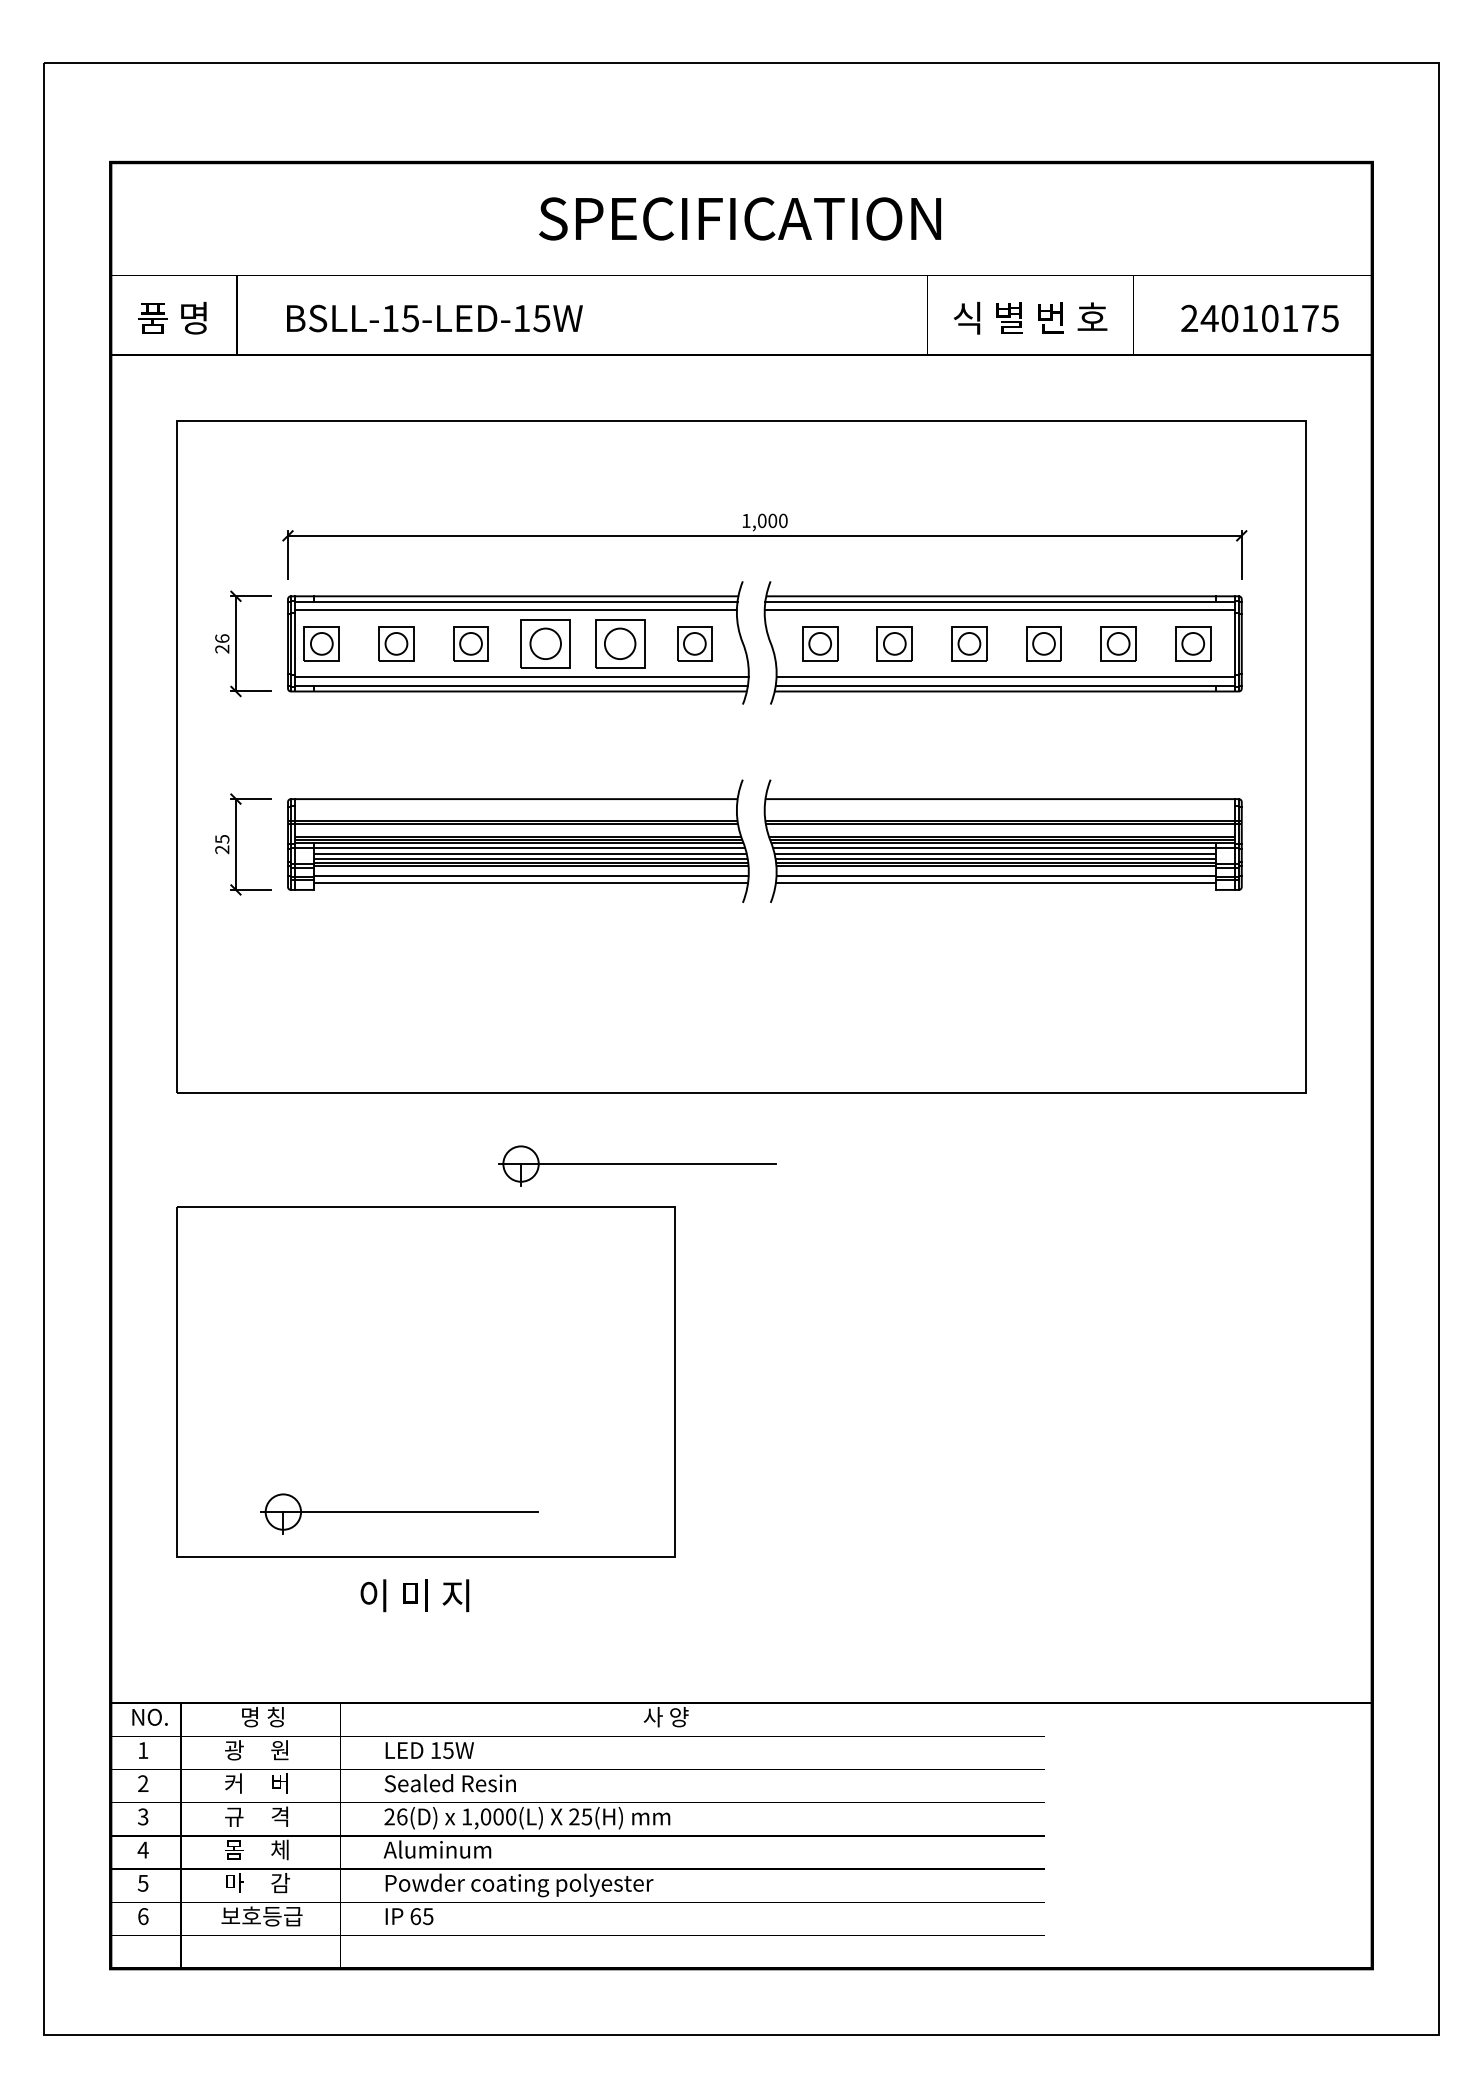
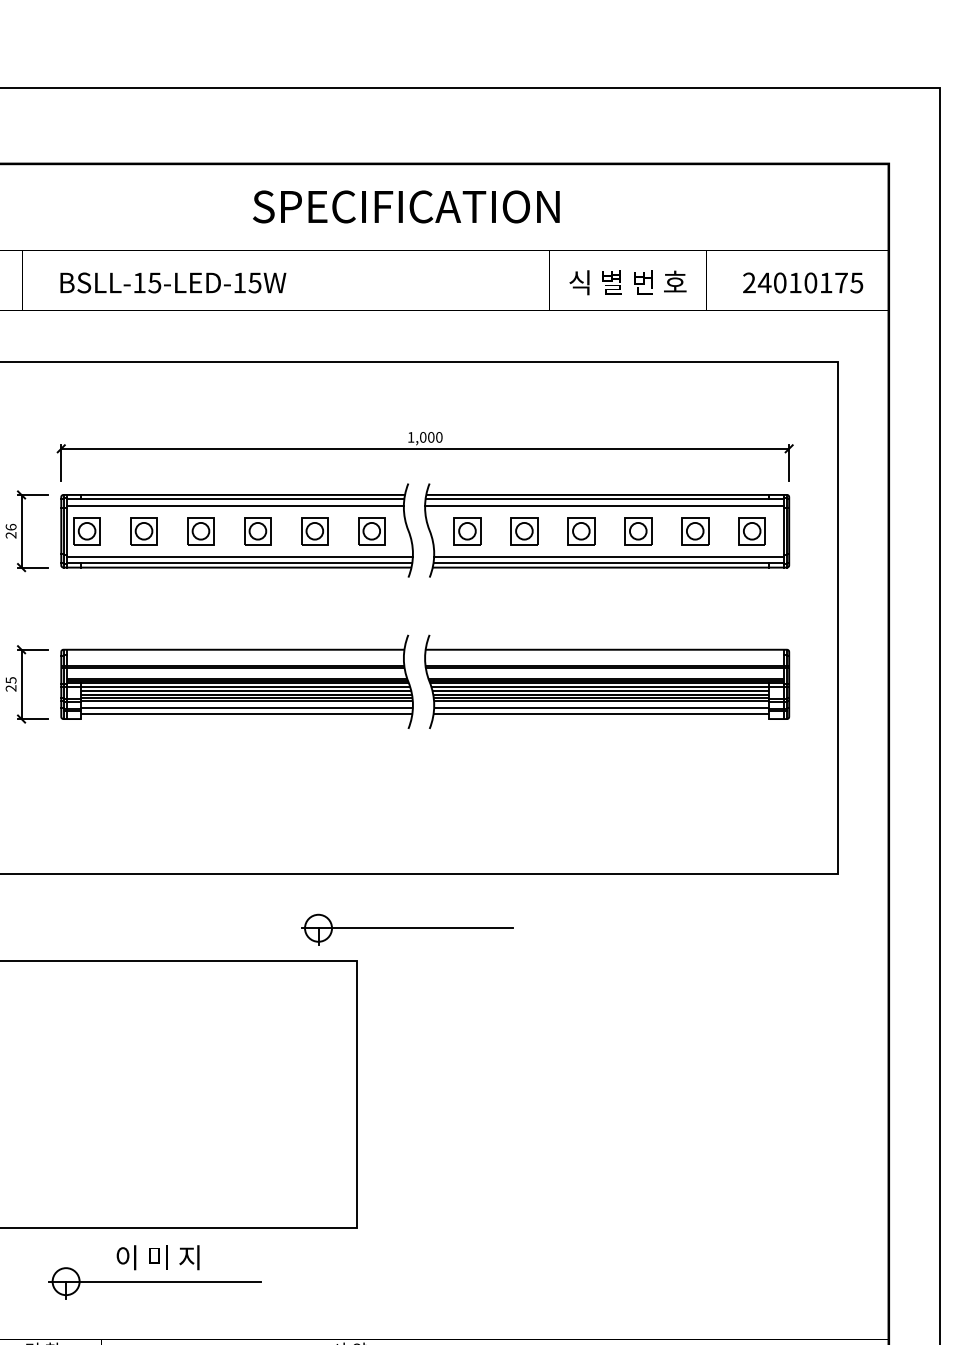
part: (545, 643) -> (257, 530), size x0.71
part: (620, 643) -> (315, 530), size x0.71
part: (637, 1165) -> (407, 929), moved
part: (399, 1513) -> (154, 1282), moved

